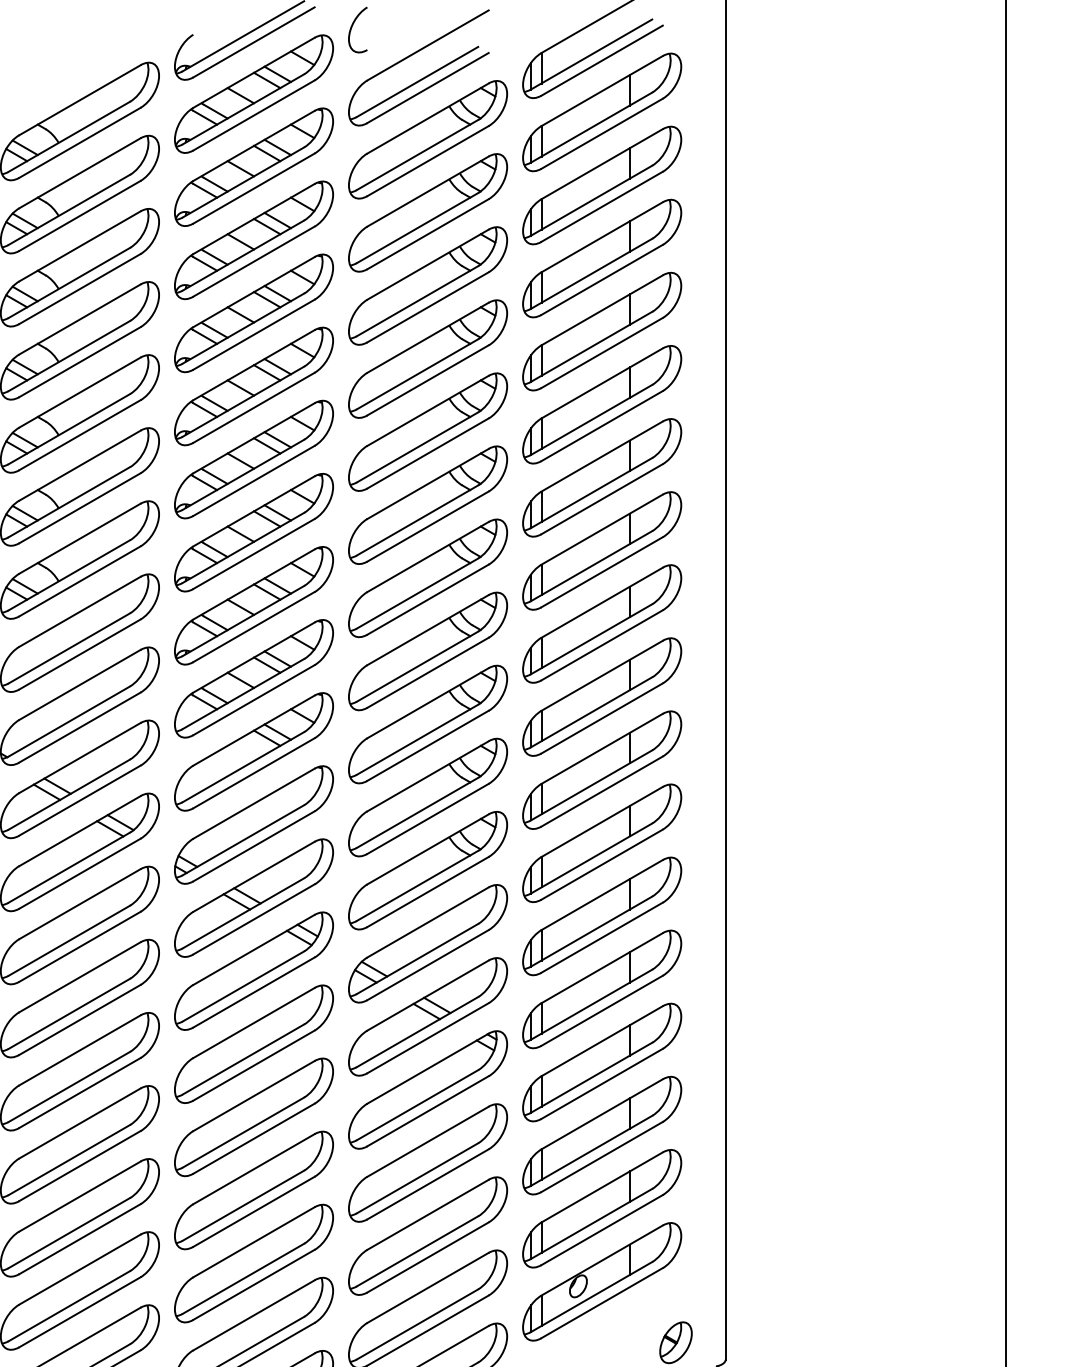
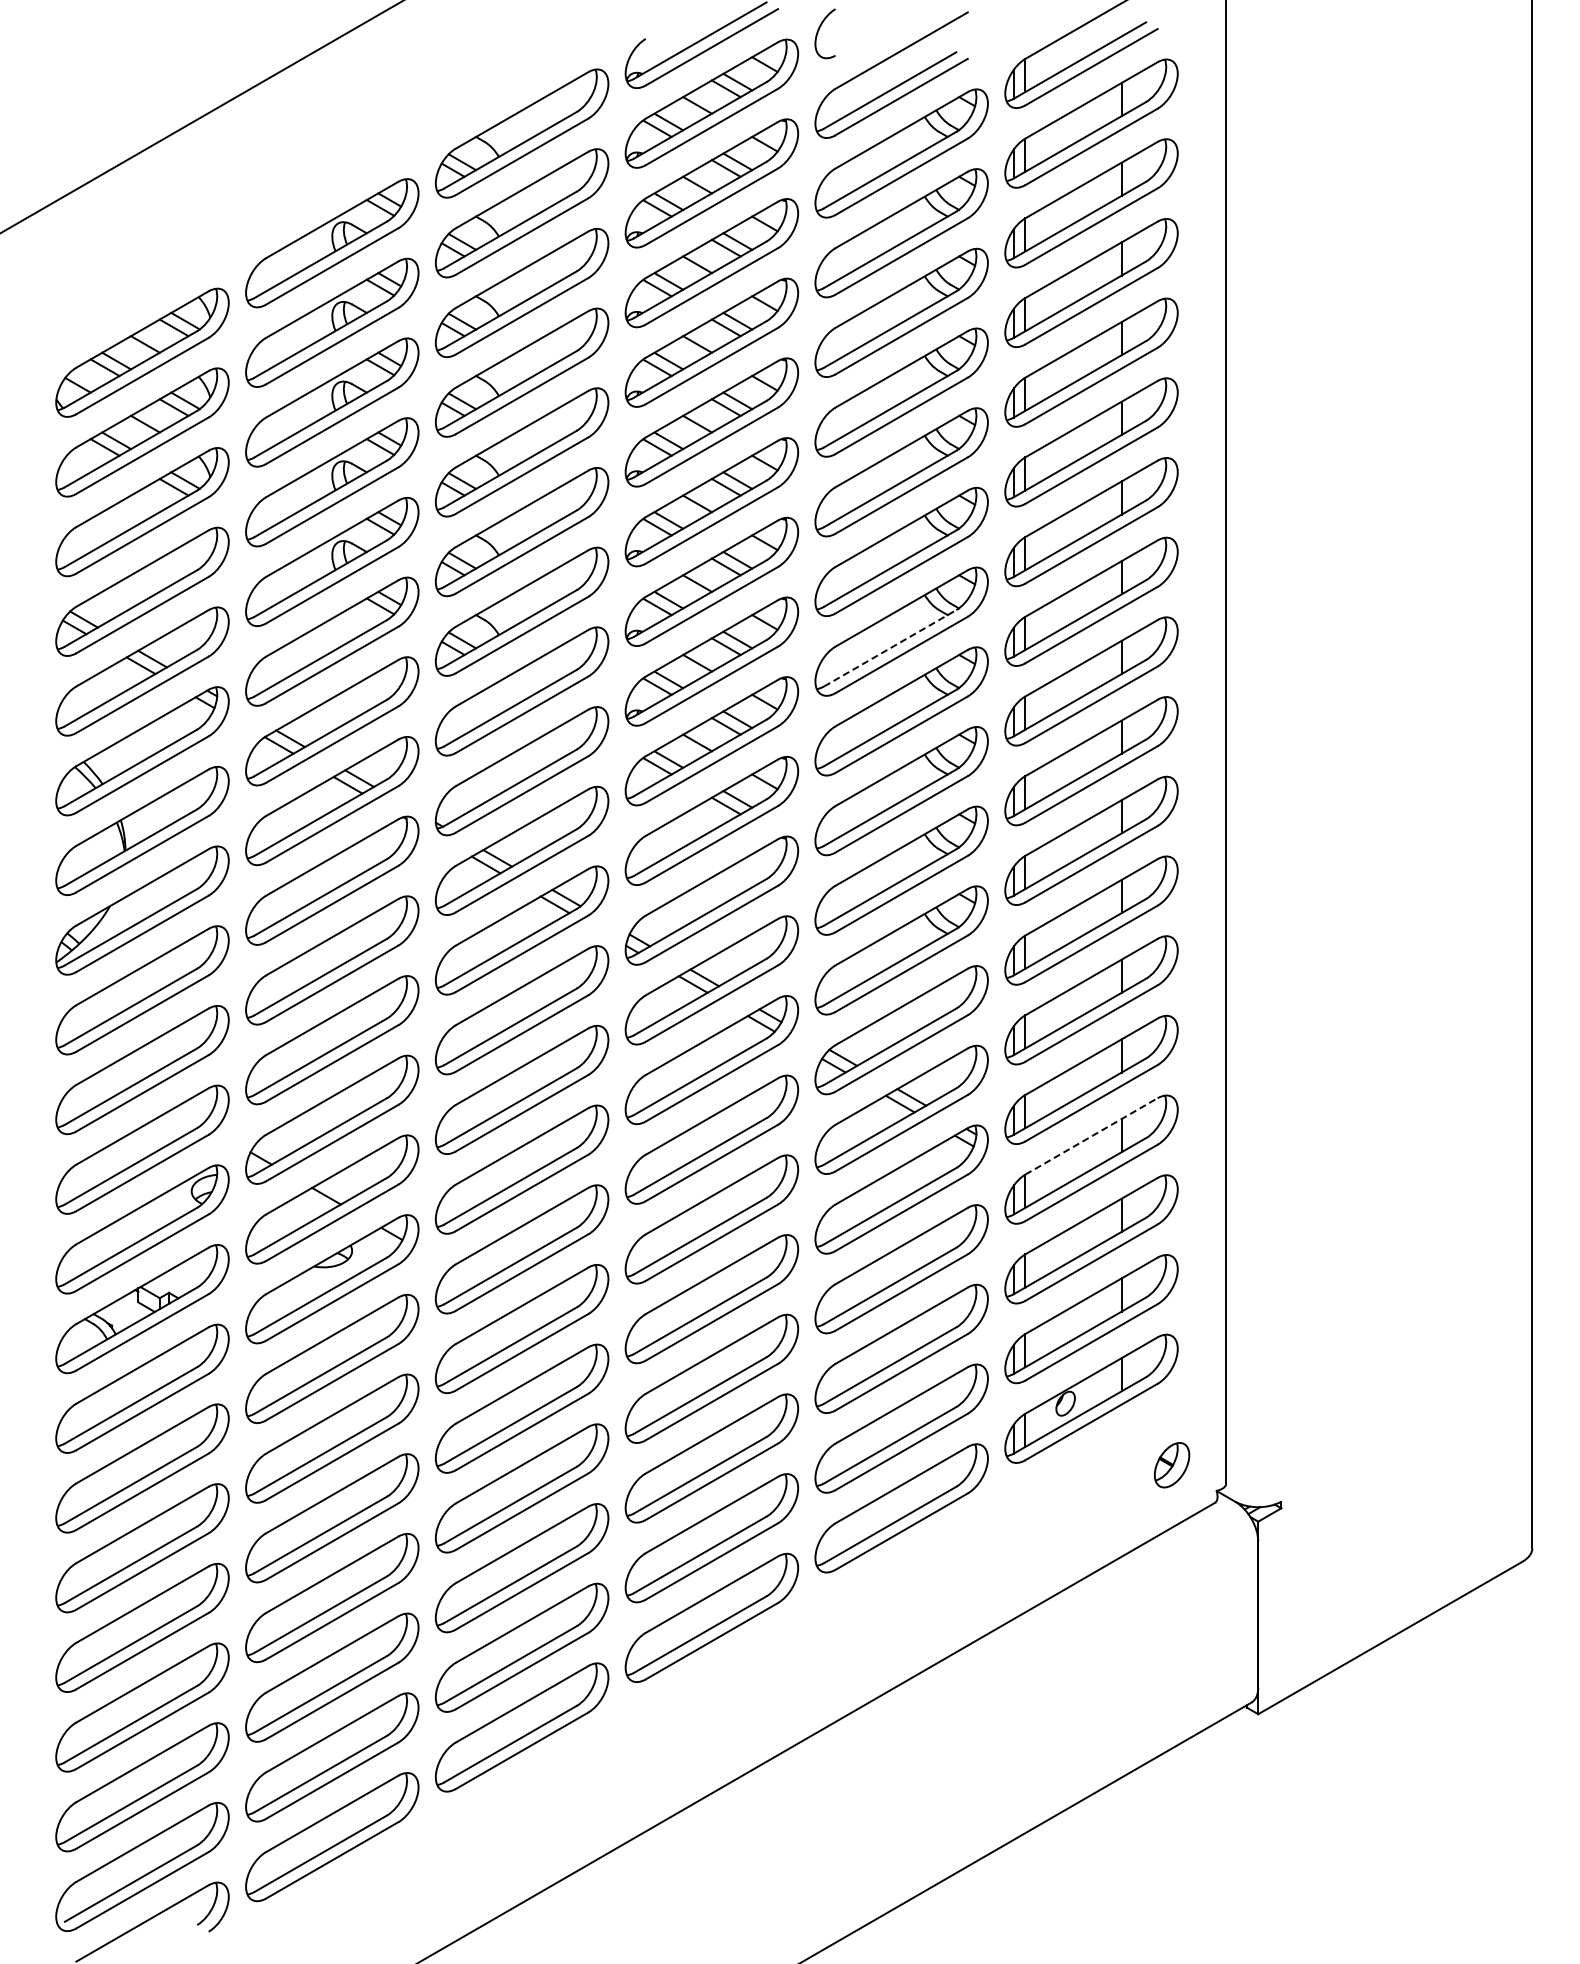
line: (417, 593) -> (890, 648), solid -> dashed
line: (602, 1041) -> (1091, 1136), solid -> dashed

